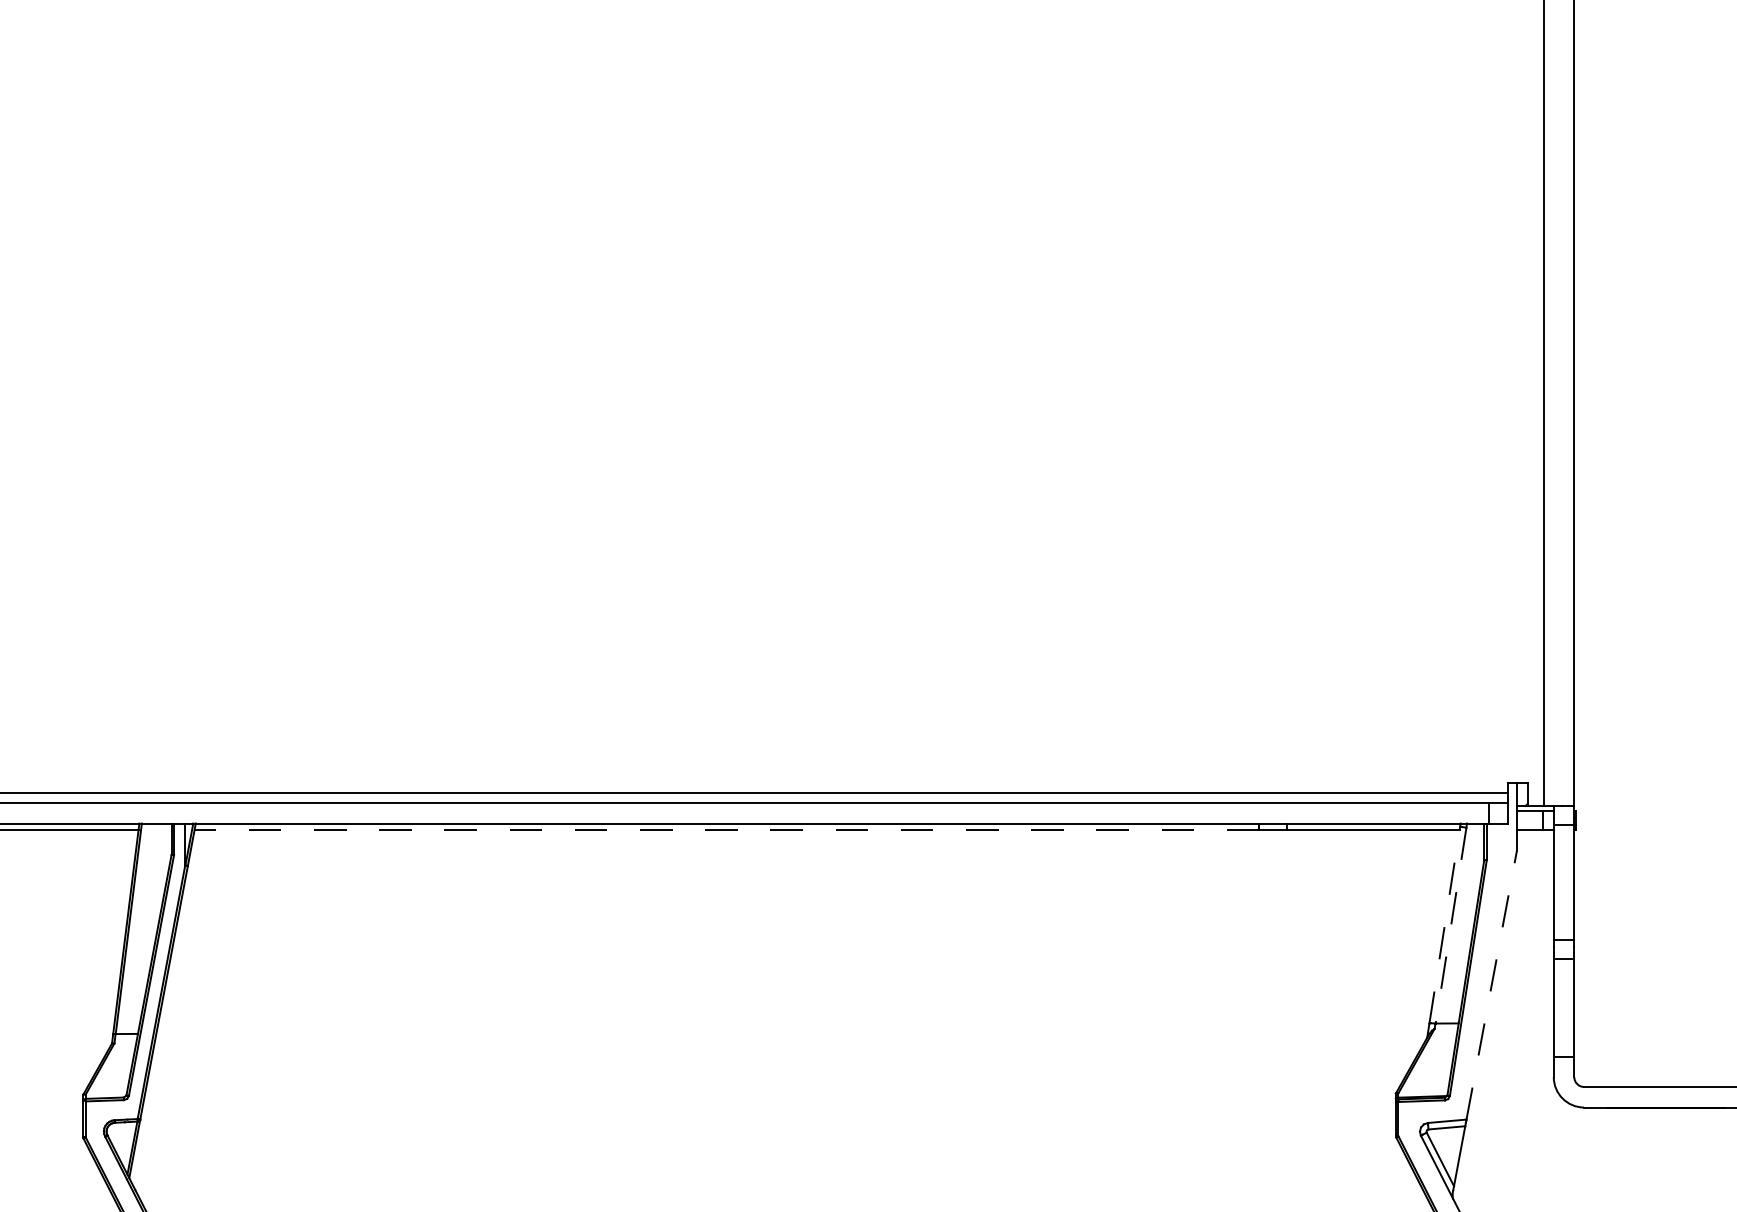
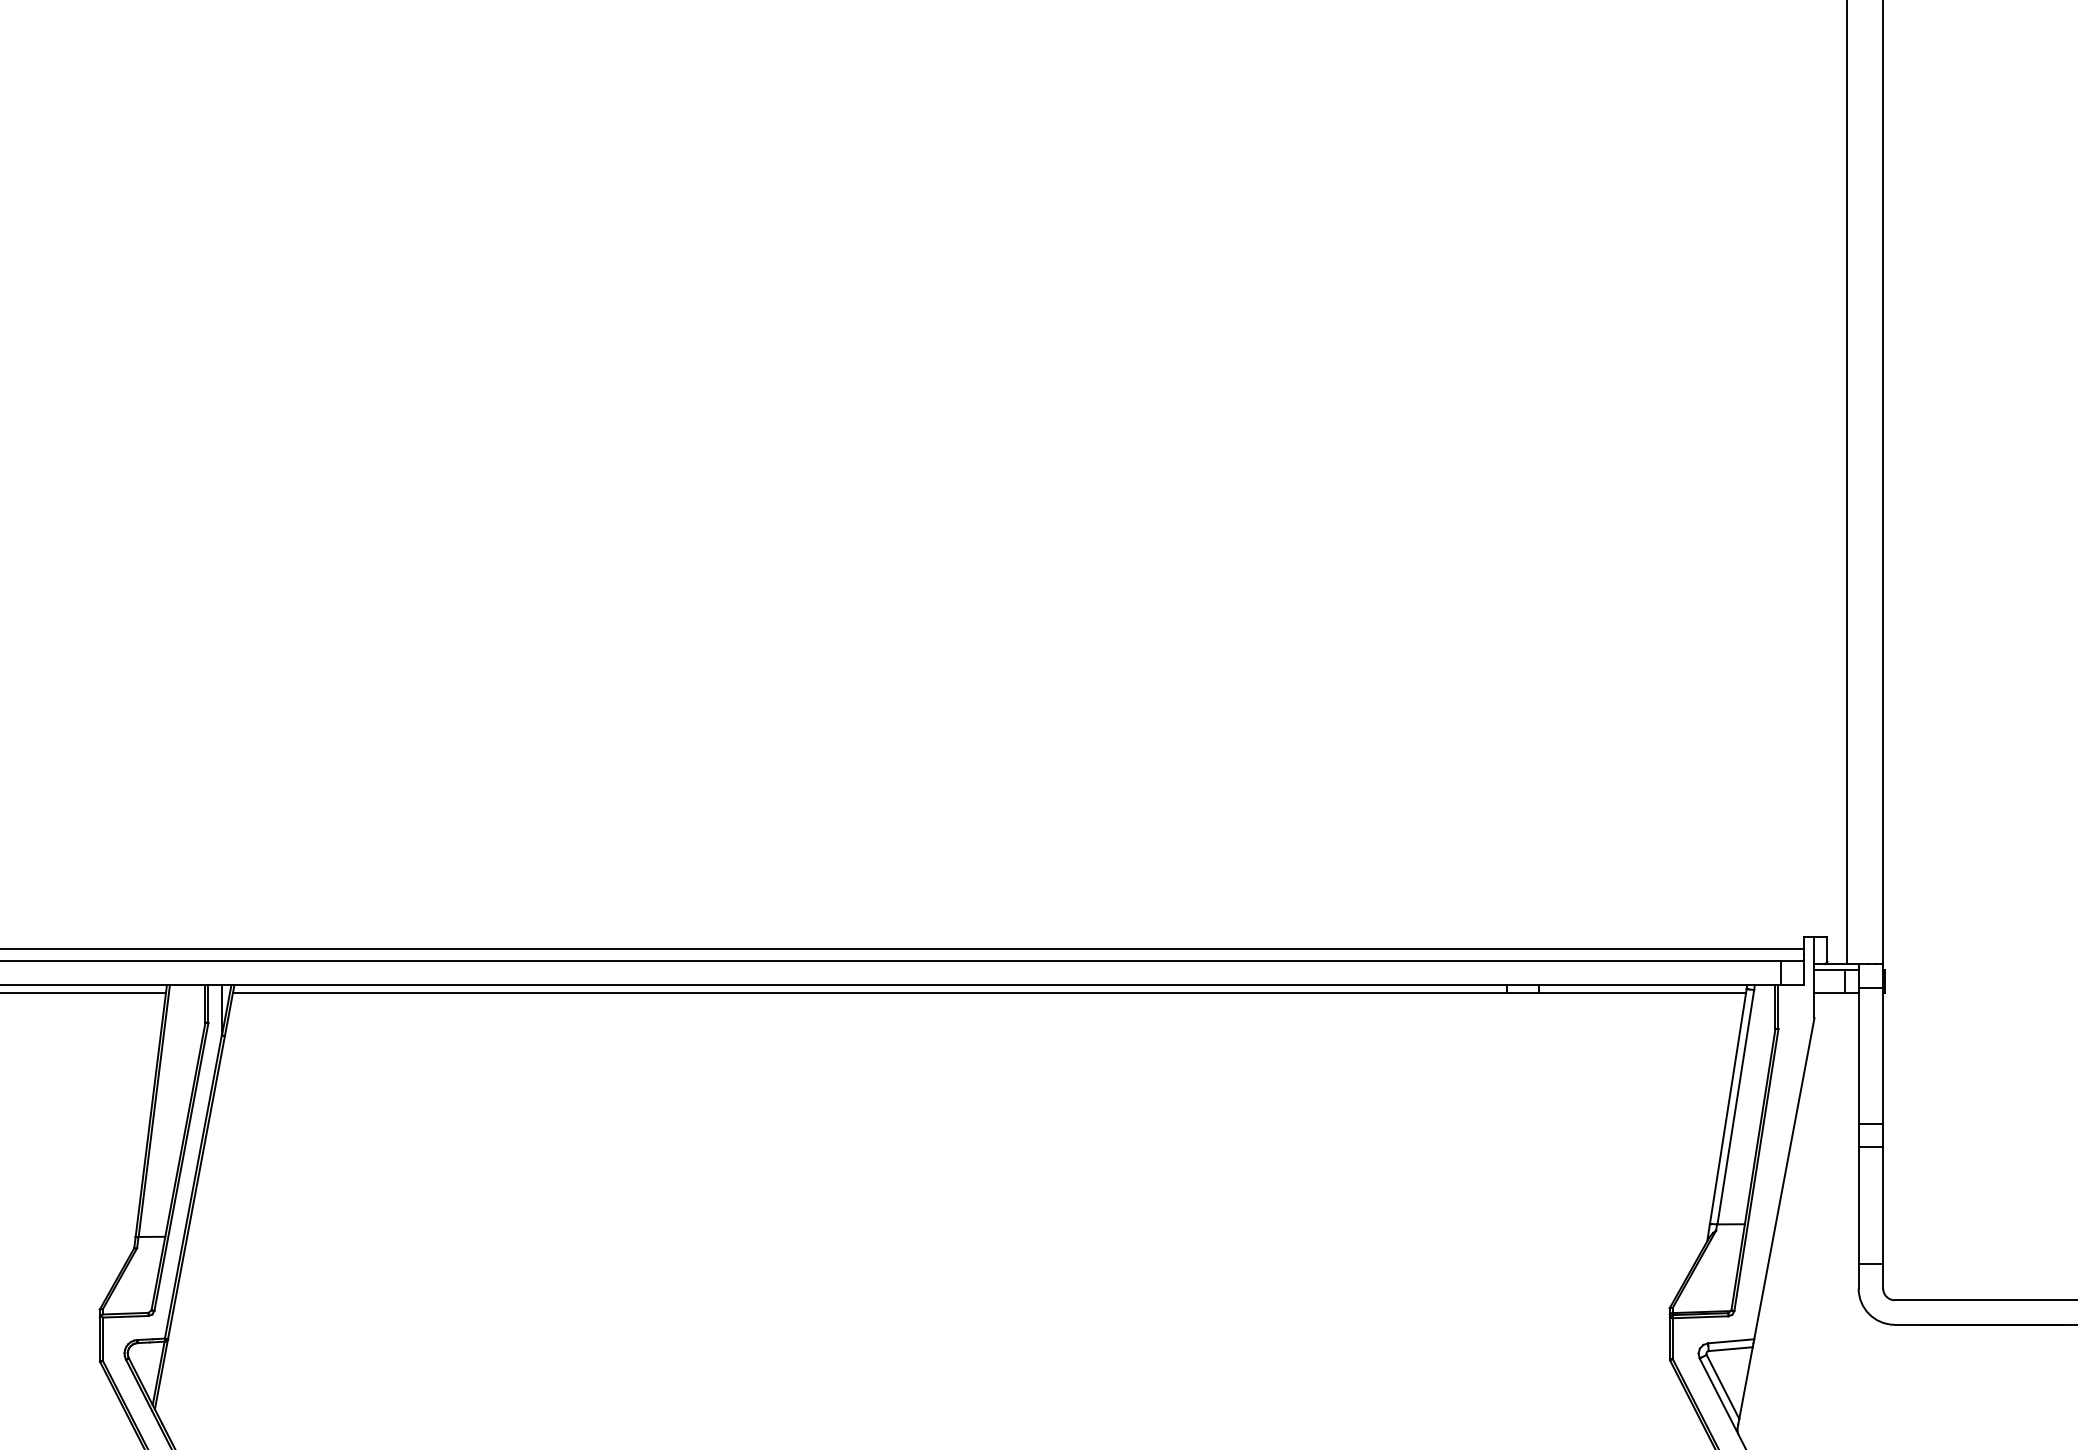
line: (726, 830) -> (869, 993), dashed -> solid
line: (1444, 924) -> (1728, 1106), dashed -> solid
line: (1450, 925) -> (1735, 1107), dashed -> solid
line: (1491, 985) -> (1784, 1178), dashed -> solid

